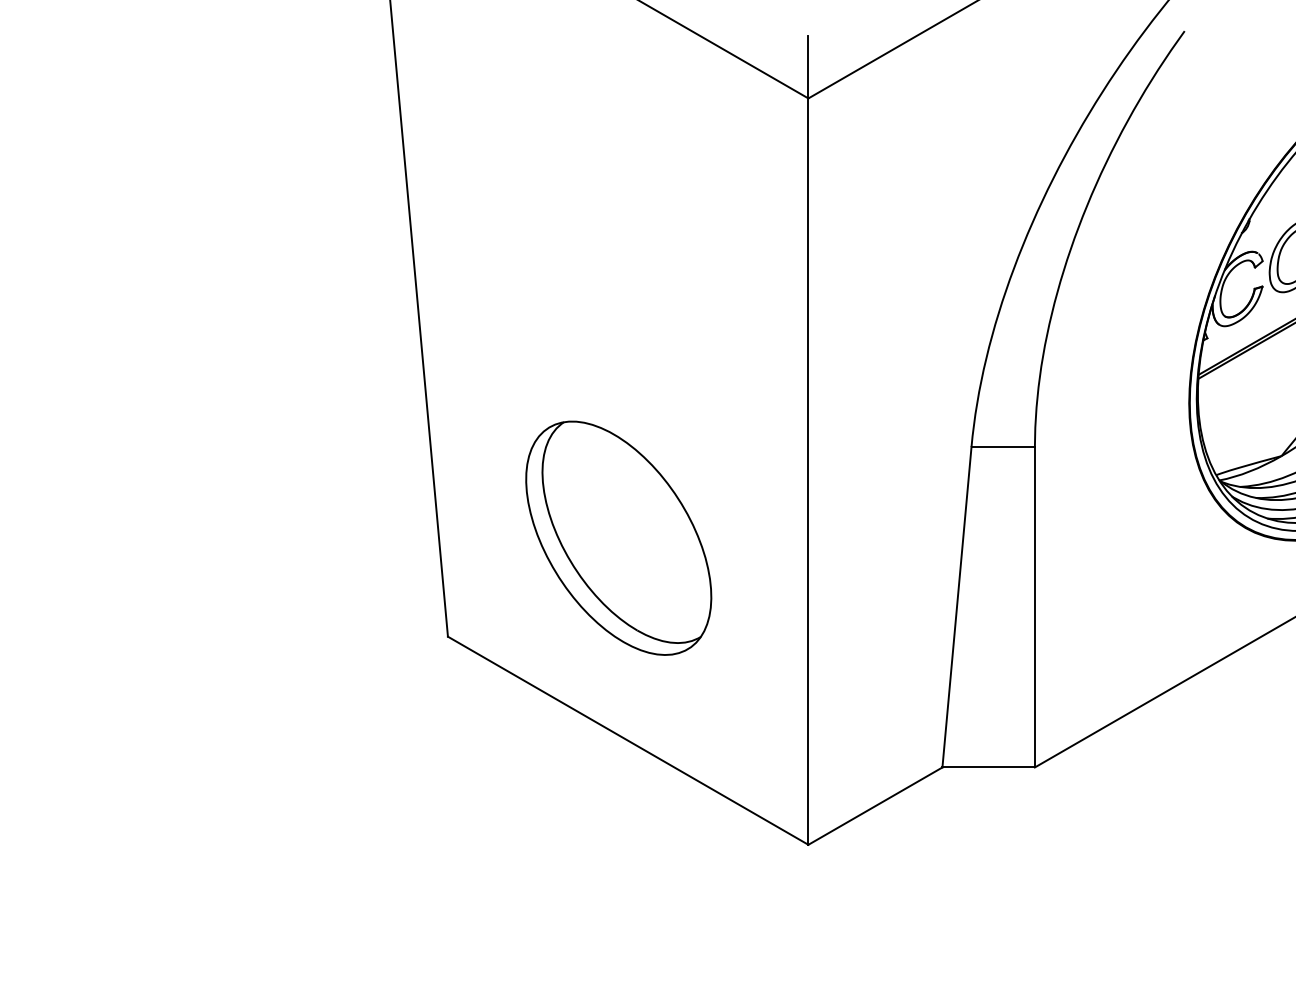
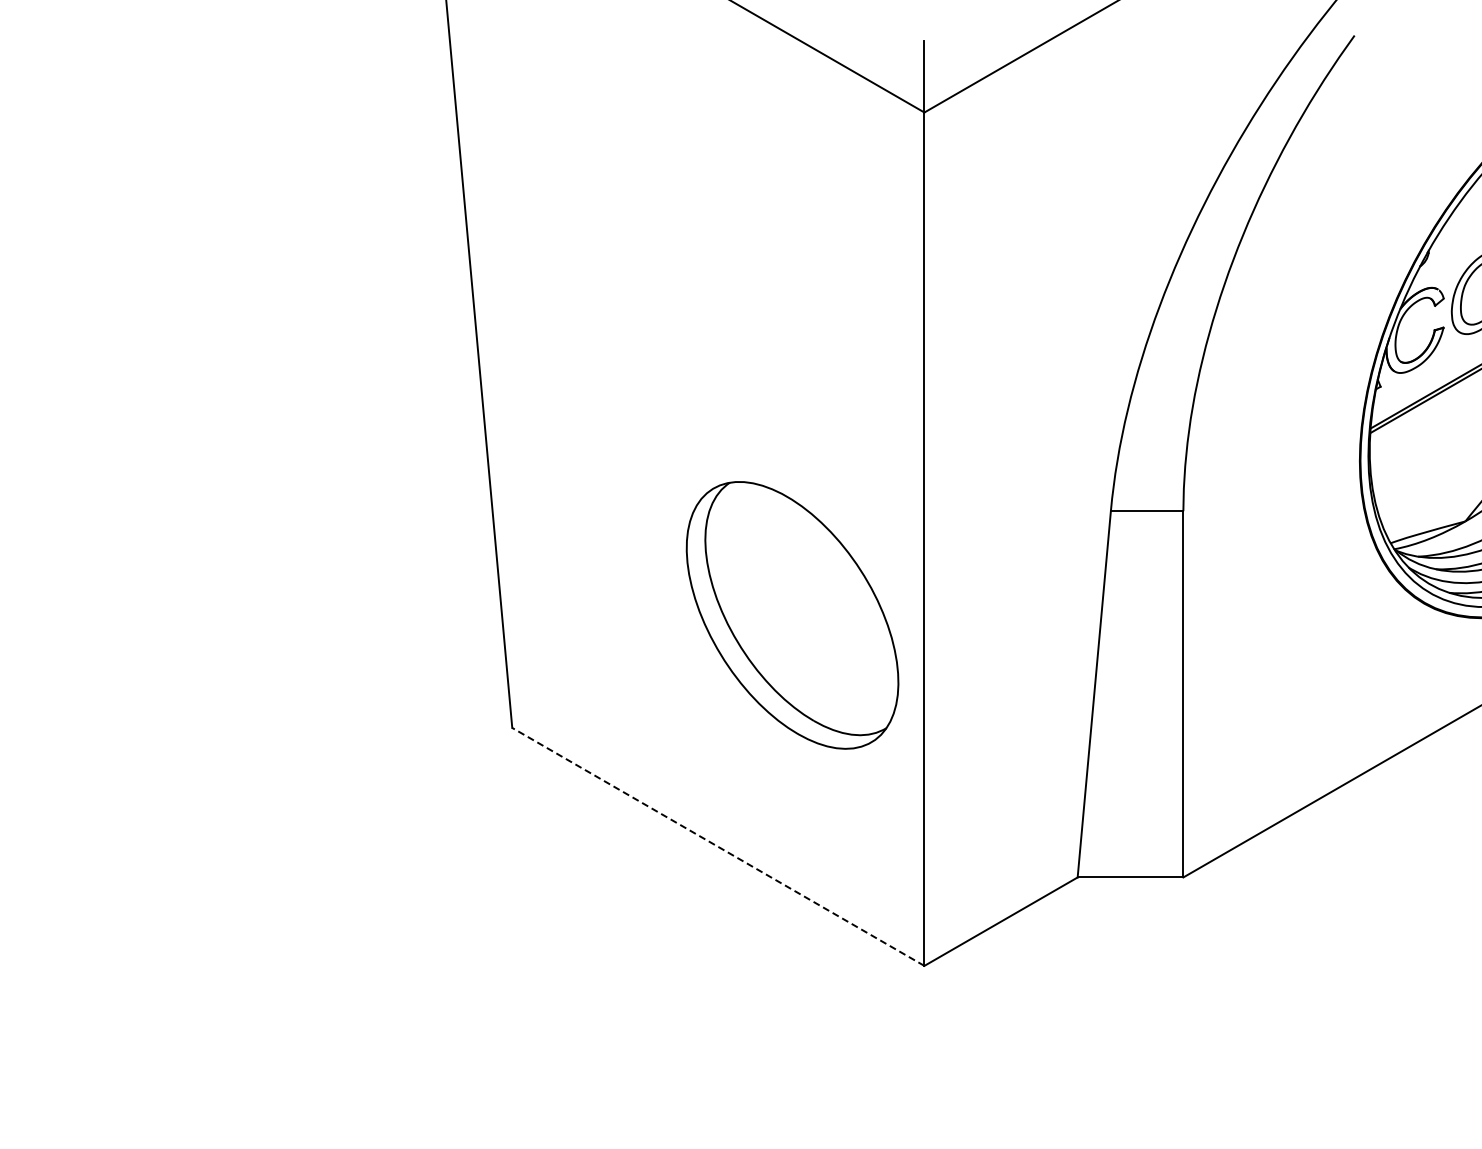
part: (618, 538) -> (792, 615), moved
line: (628, 740) -> (718, 846), solid -> dashed

